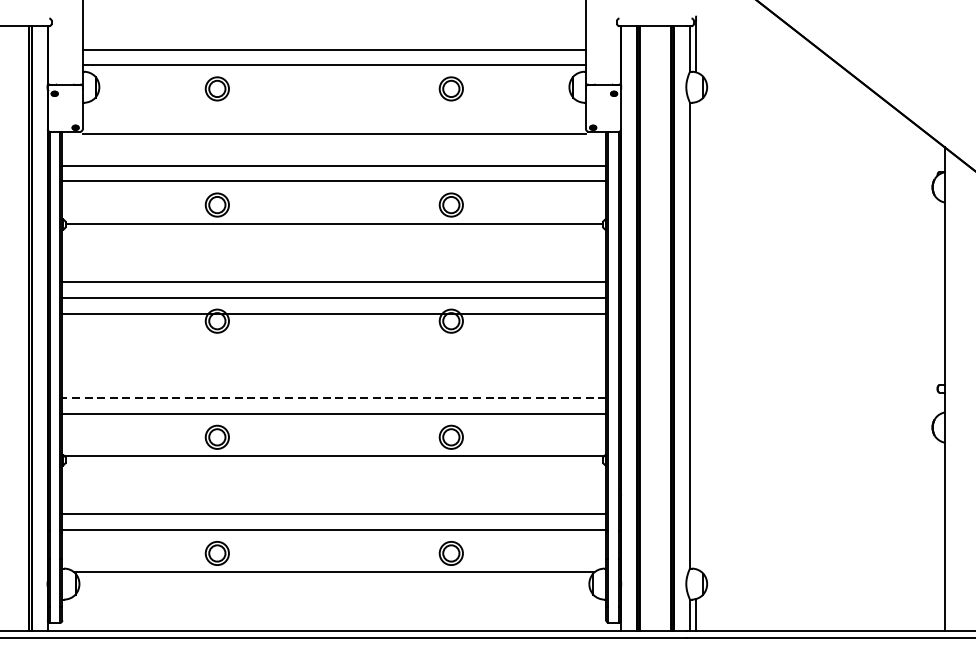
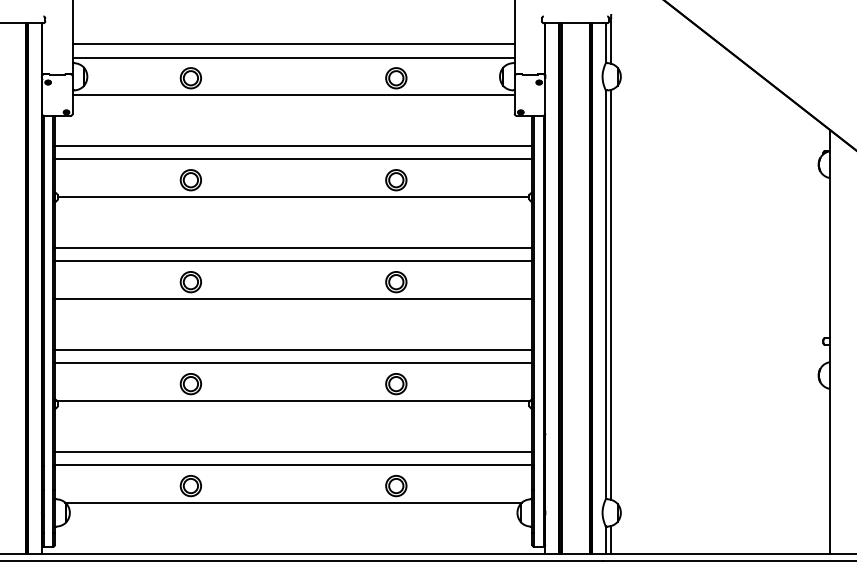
line: (334, 133) -> (293, 94), moved
line: (334, 313) -> (293, 298), moved
line: (696, 335) -> (611, 294), added
line: (334, 397) -> (293, 349), dashed -> solid

